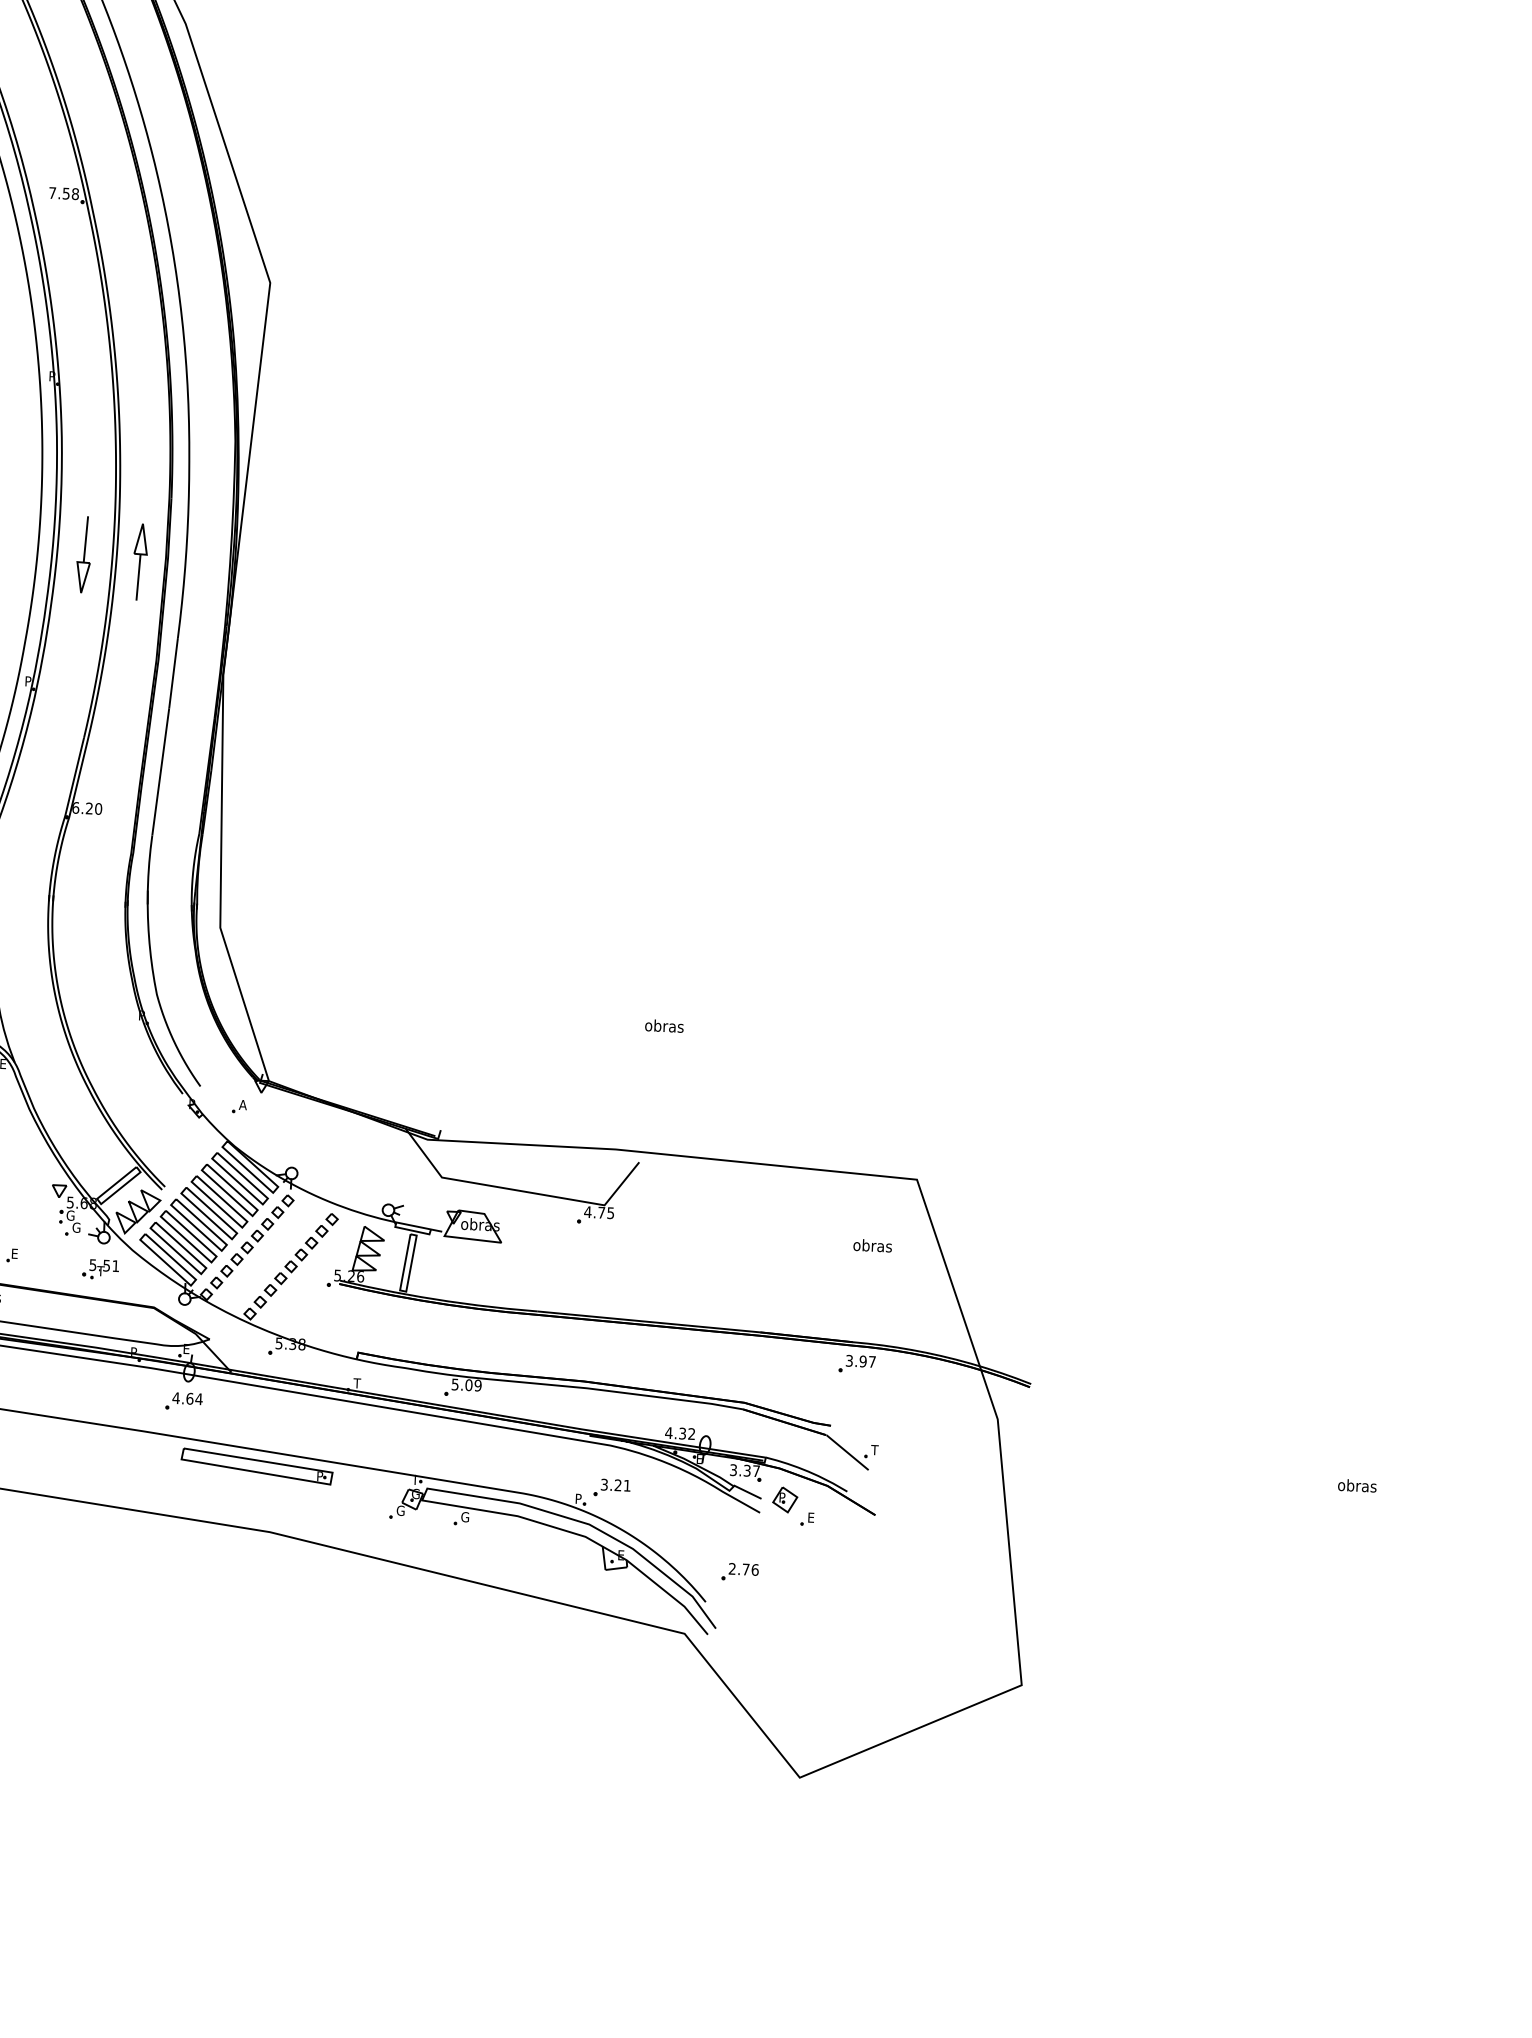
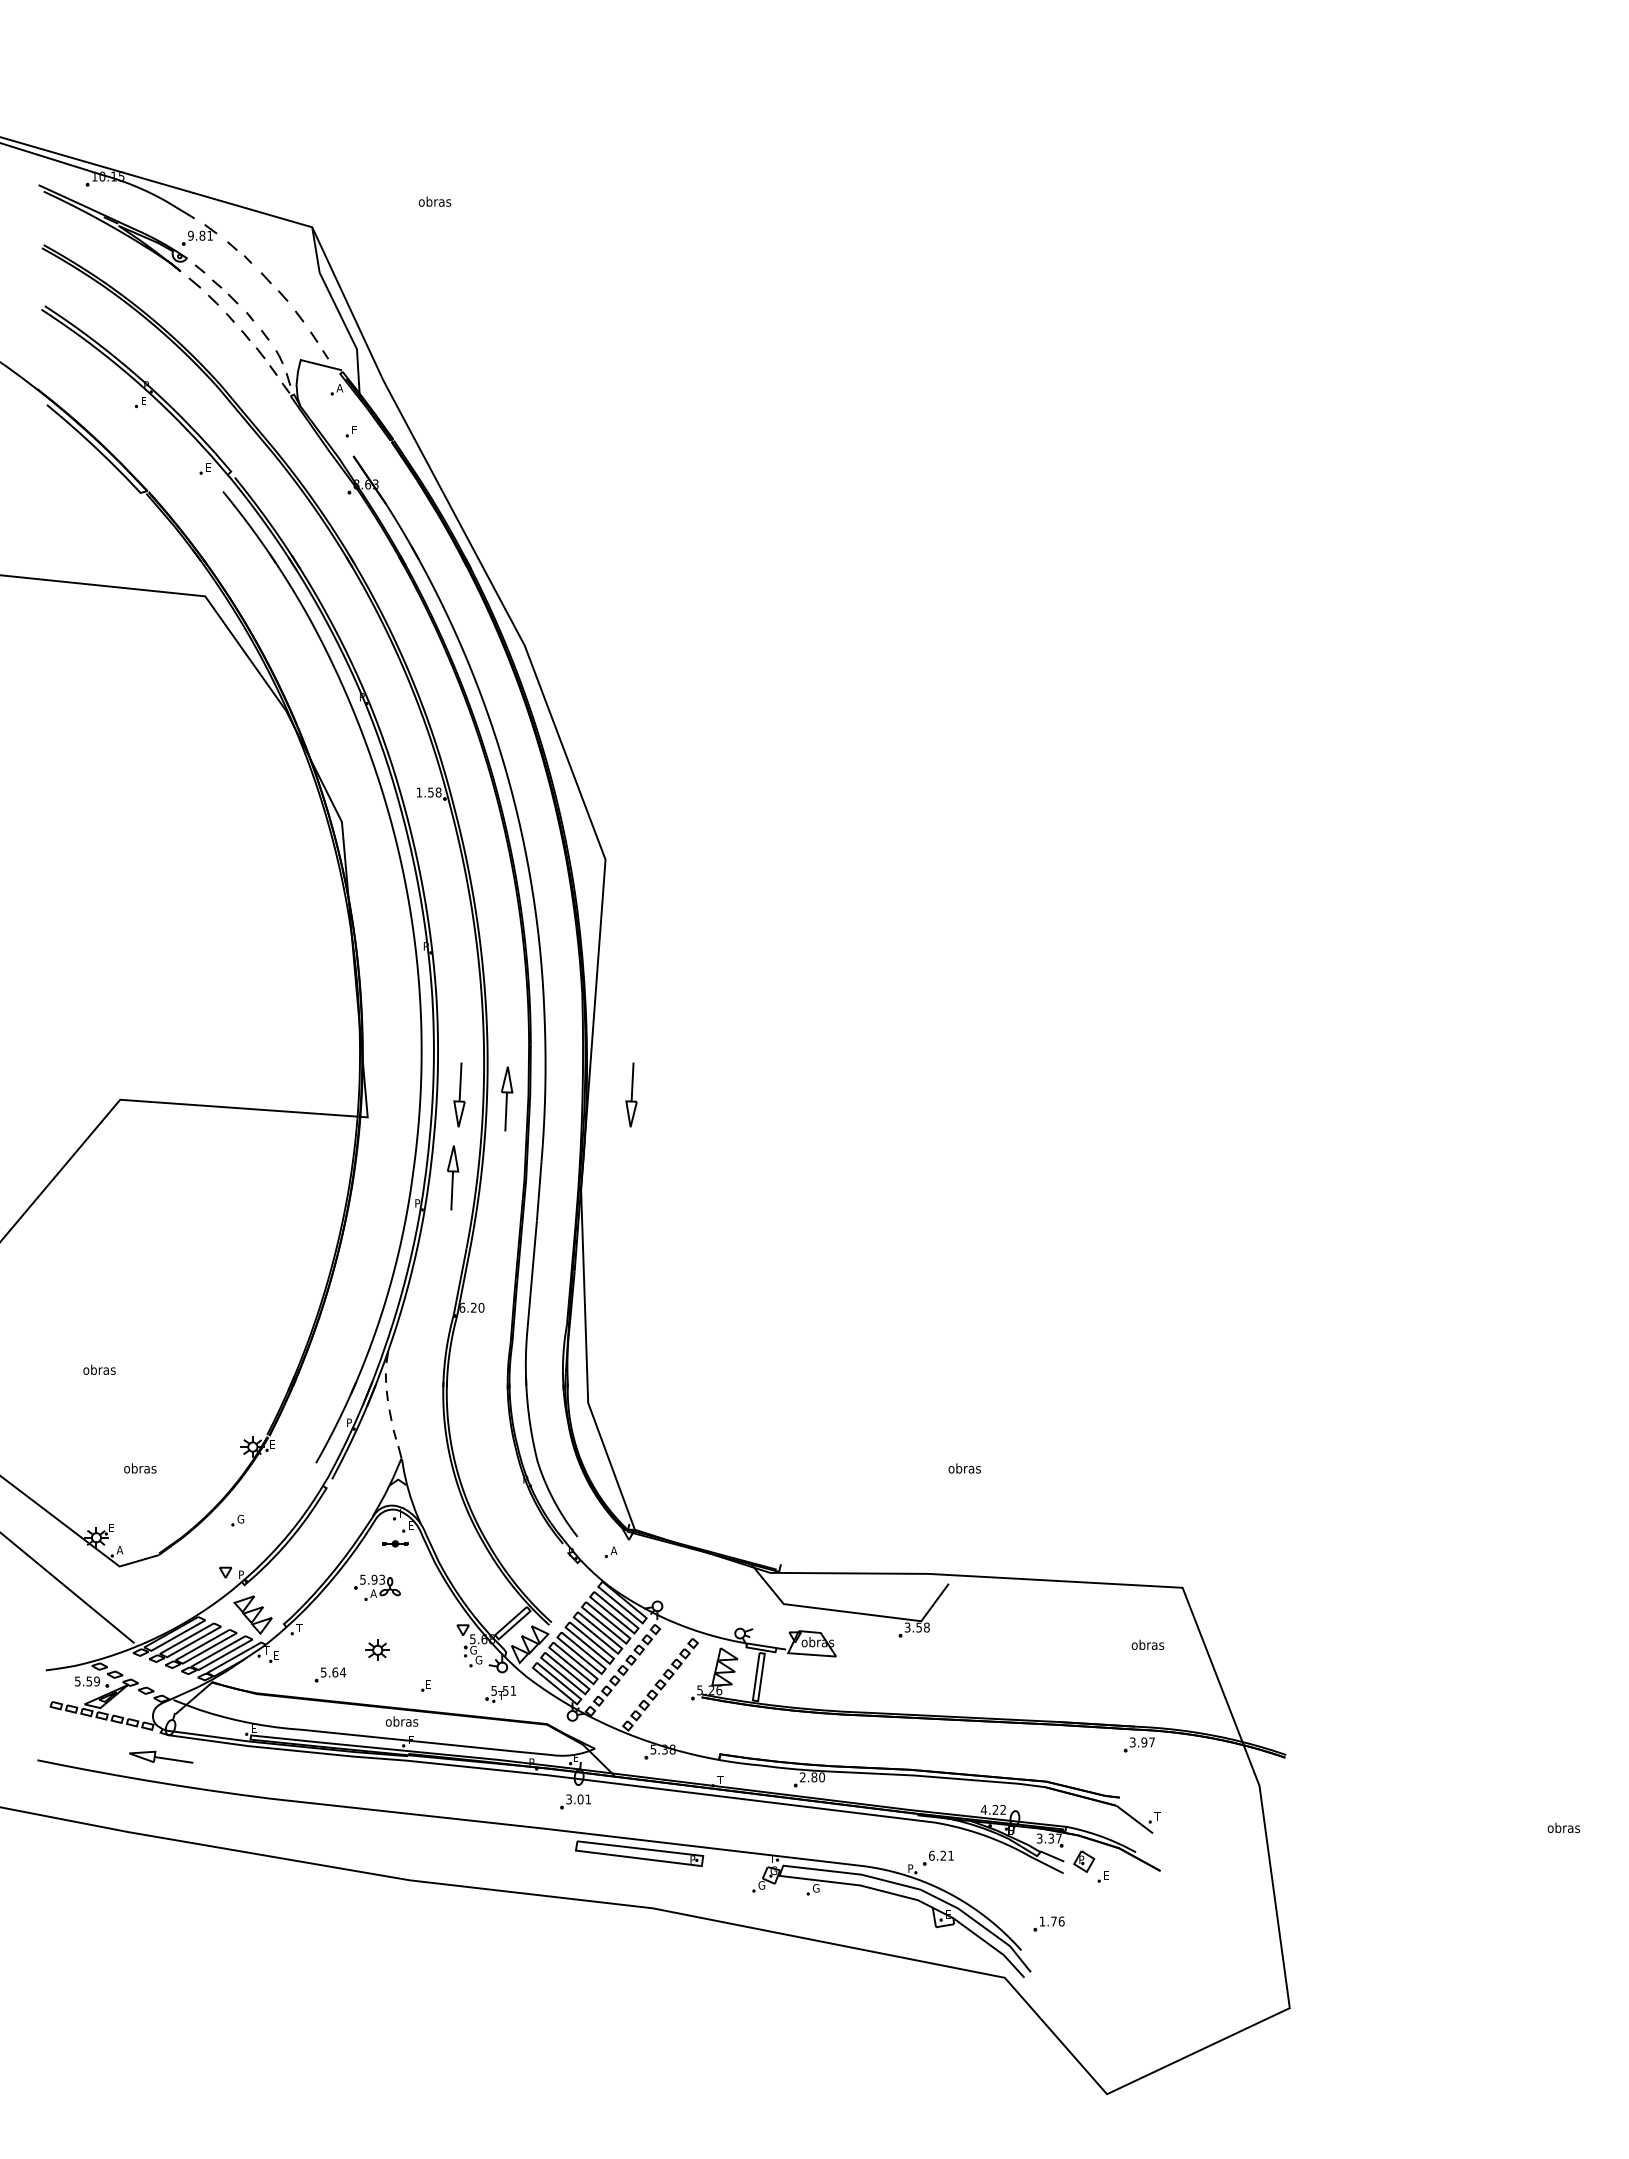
text: (52, 192) -> (419, 792), 7.58 -> 1.58
part: (288, 563) -> (631, 1094), added
part: (72, 652) -> (453, 1177), added
text: (598, 1212) -> (916, 1627), 4.75 -> 3.58
text: (466, 1385) -> (812, 1777), 5.09 -> 2.80
text: (187, 1398) -> (578, 1799), 4.64 -> 3.01
text: (682, 1433) -> (995, 1809), 4.32 -> 4.22
text: (604, 1484) -> (931, 1855), 3.21 -> 6.21
text: (731, 1568) -> (1041, 1921), 2.76 -> 1.76

